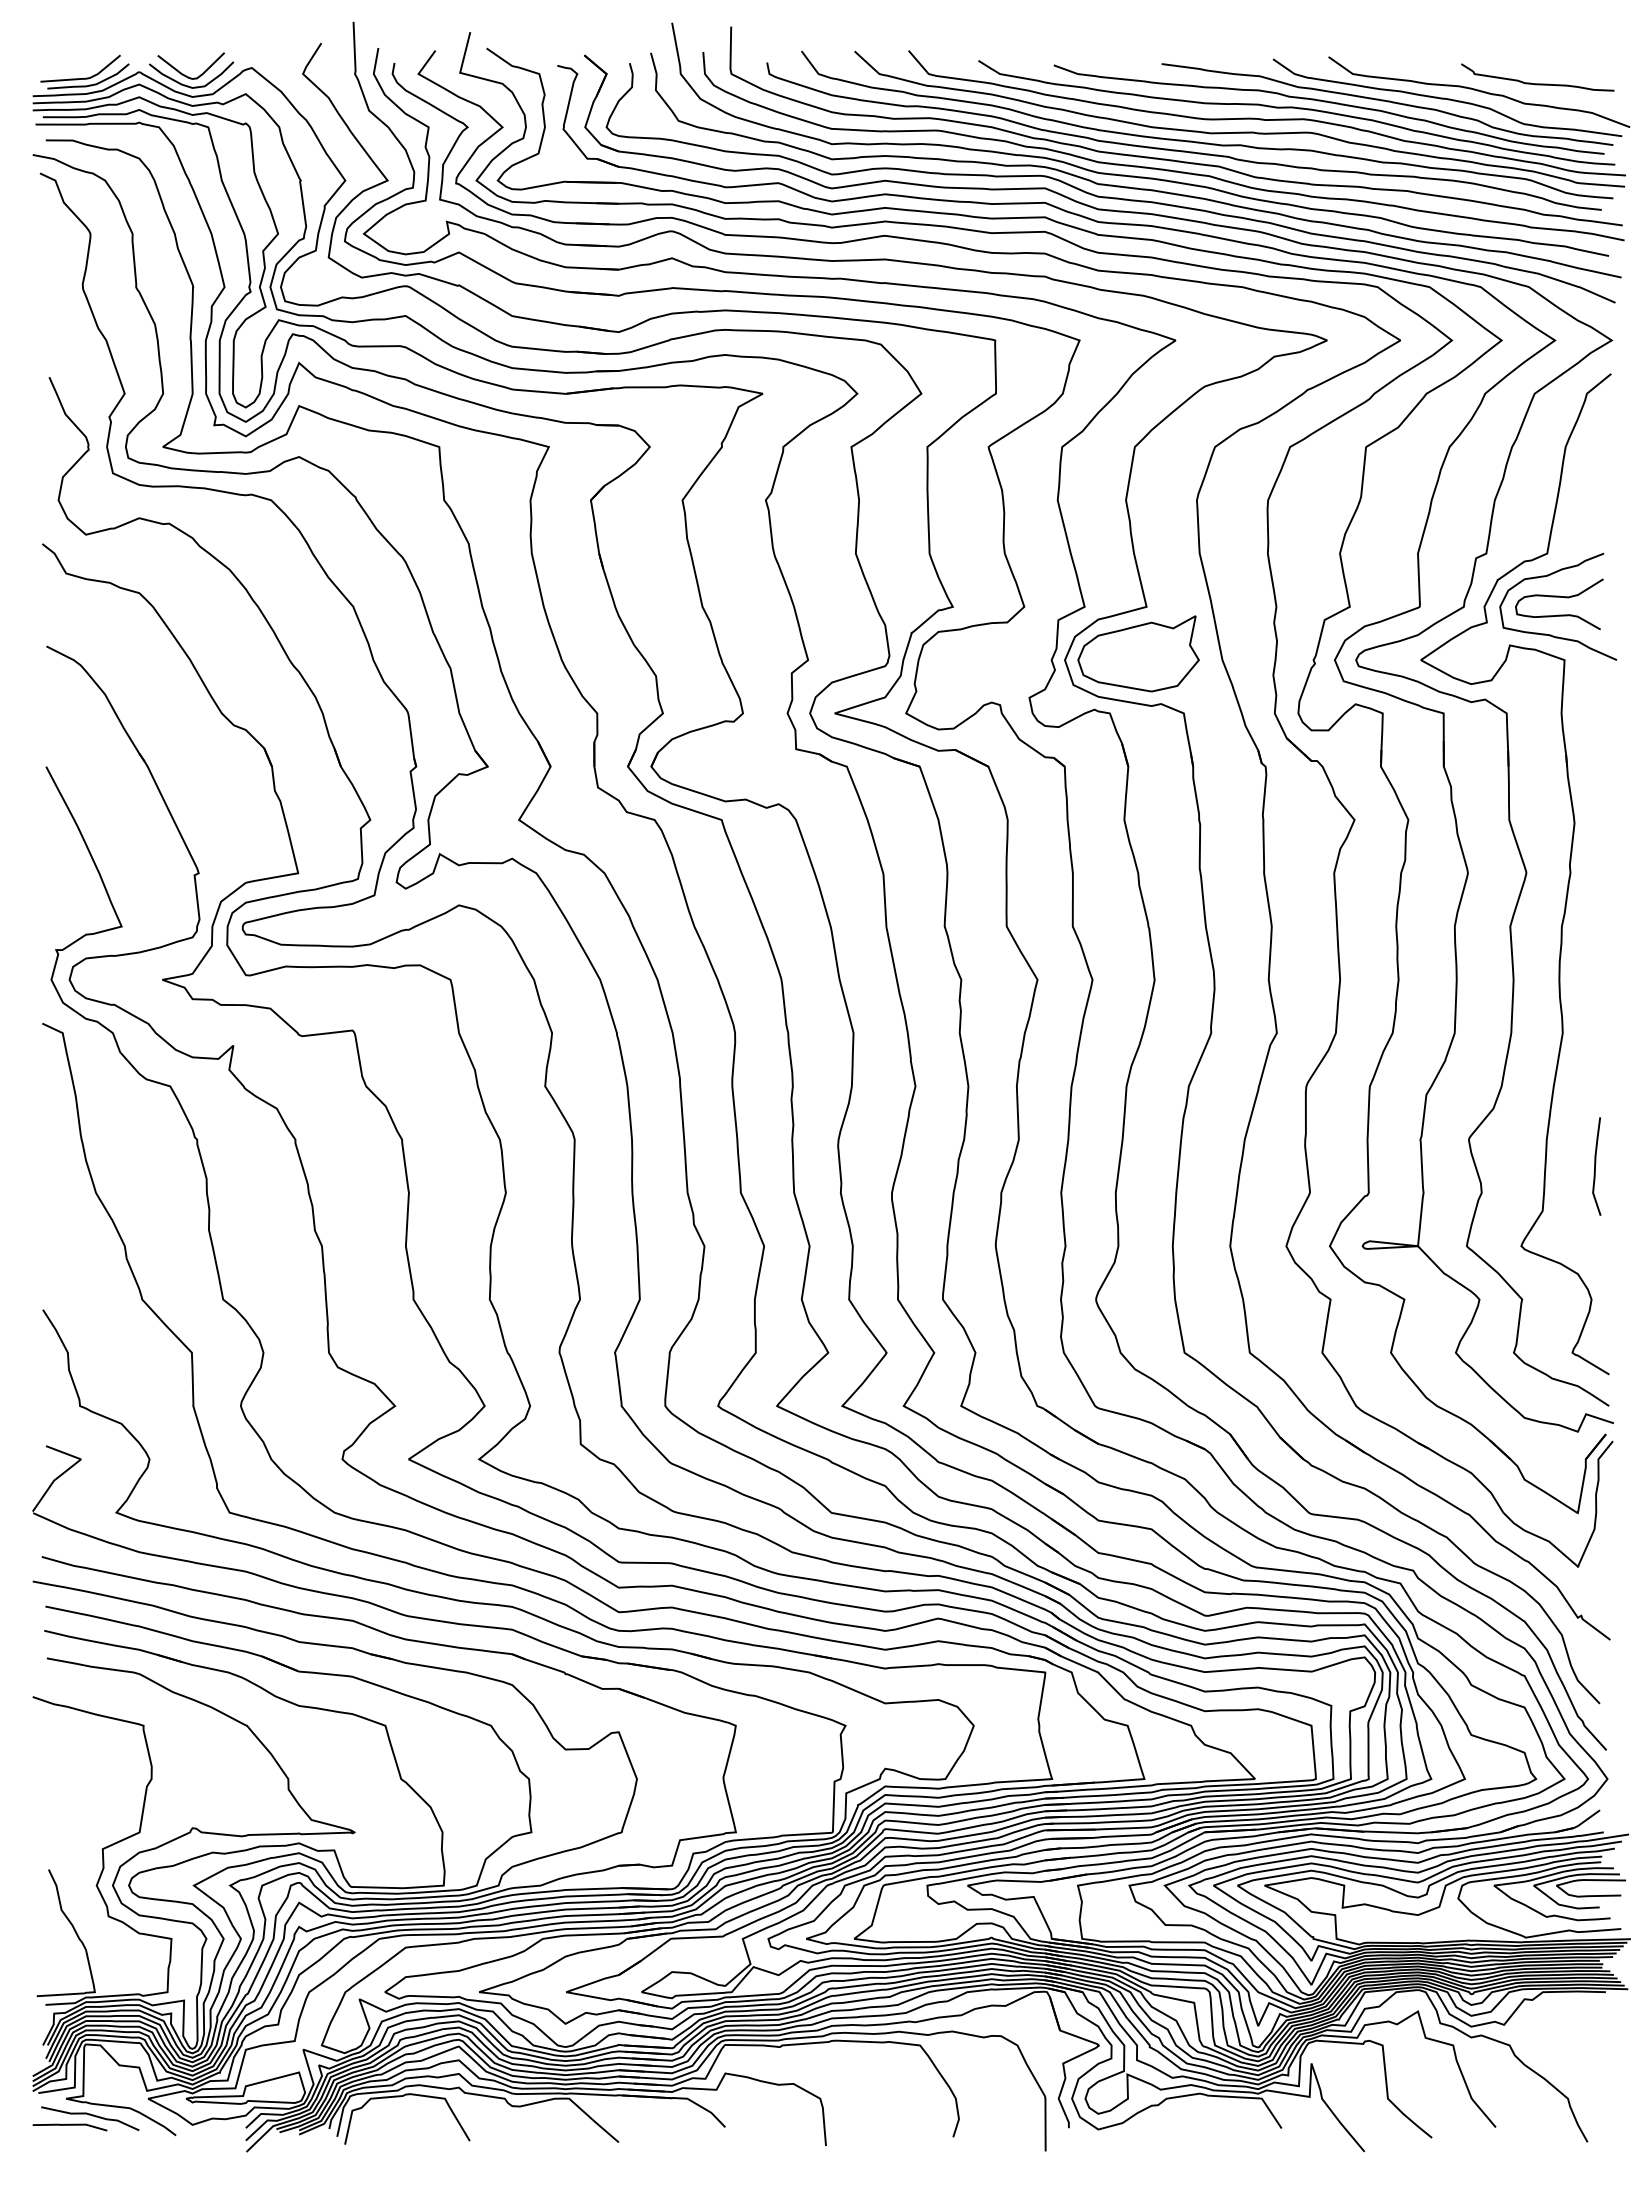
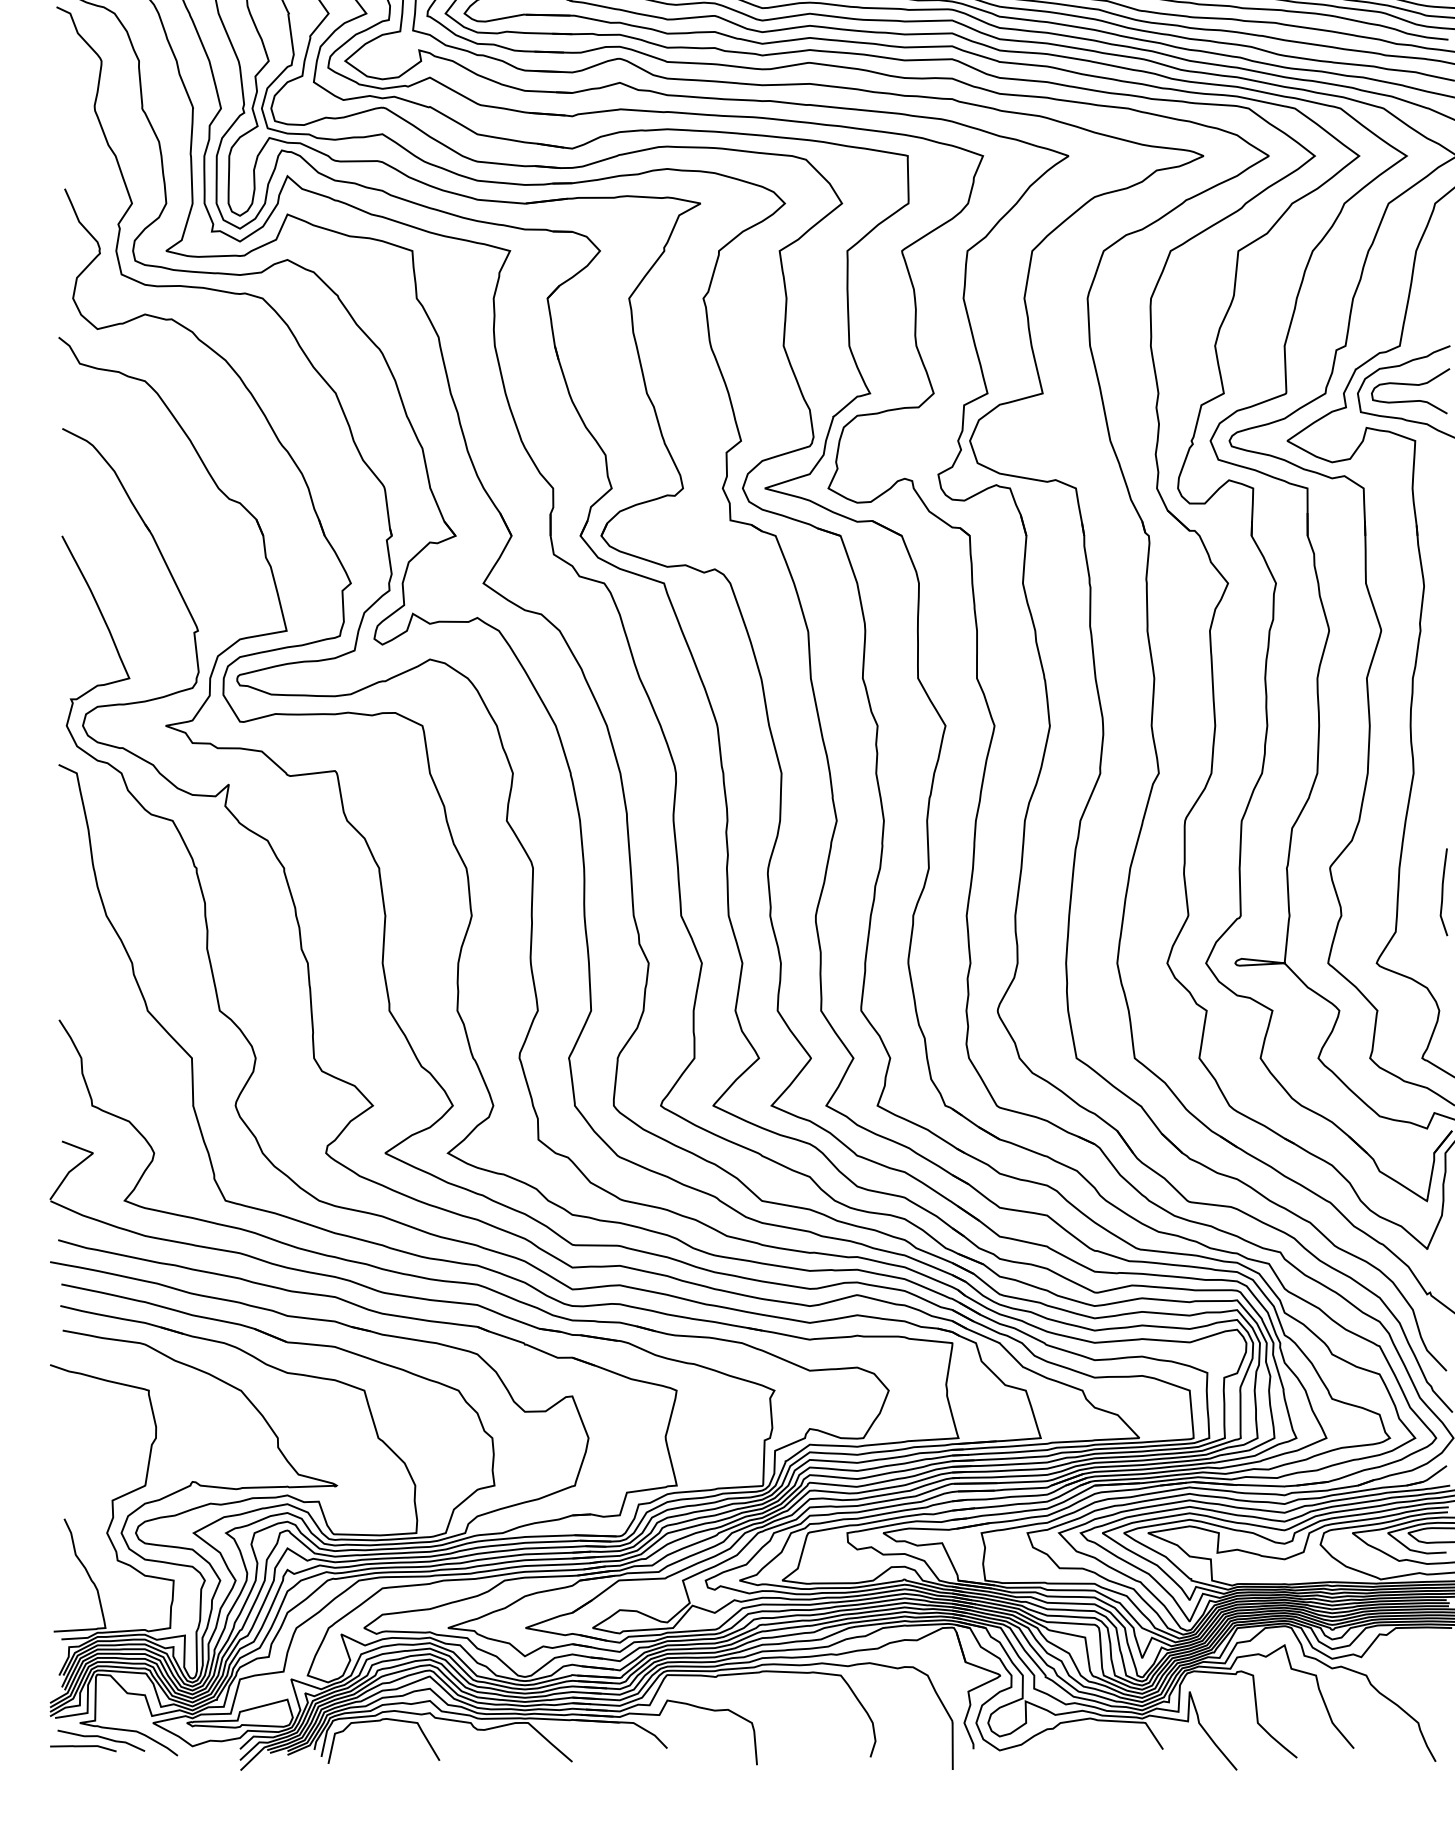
part: (1138, 653) -> (1035, 435), removed

